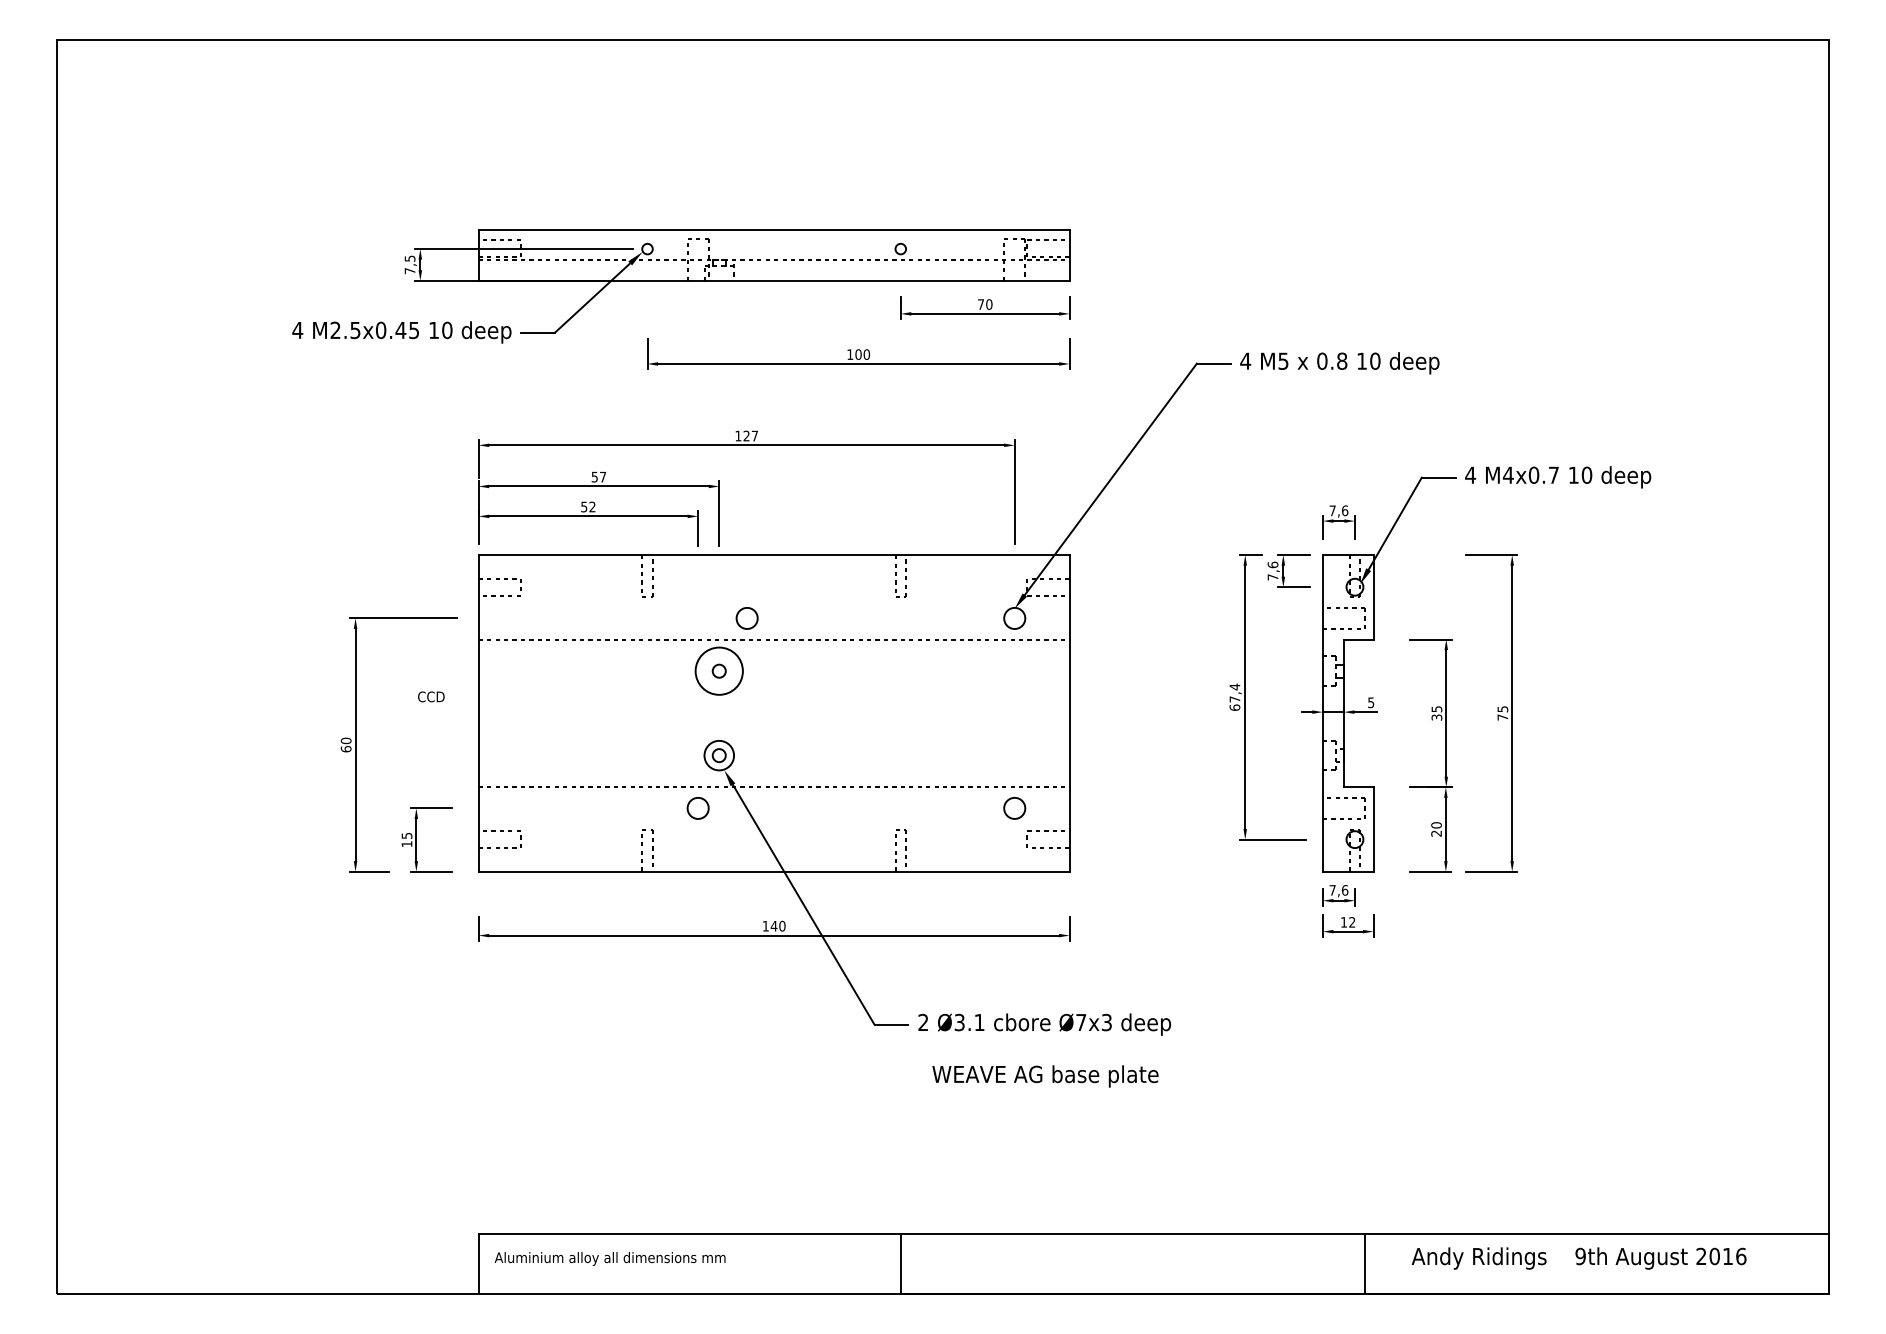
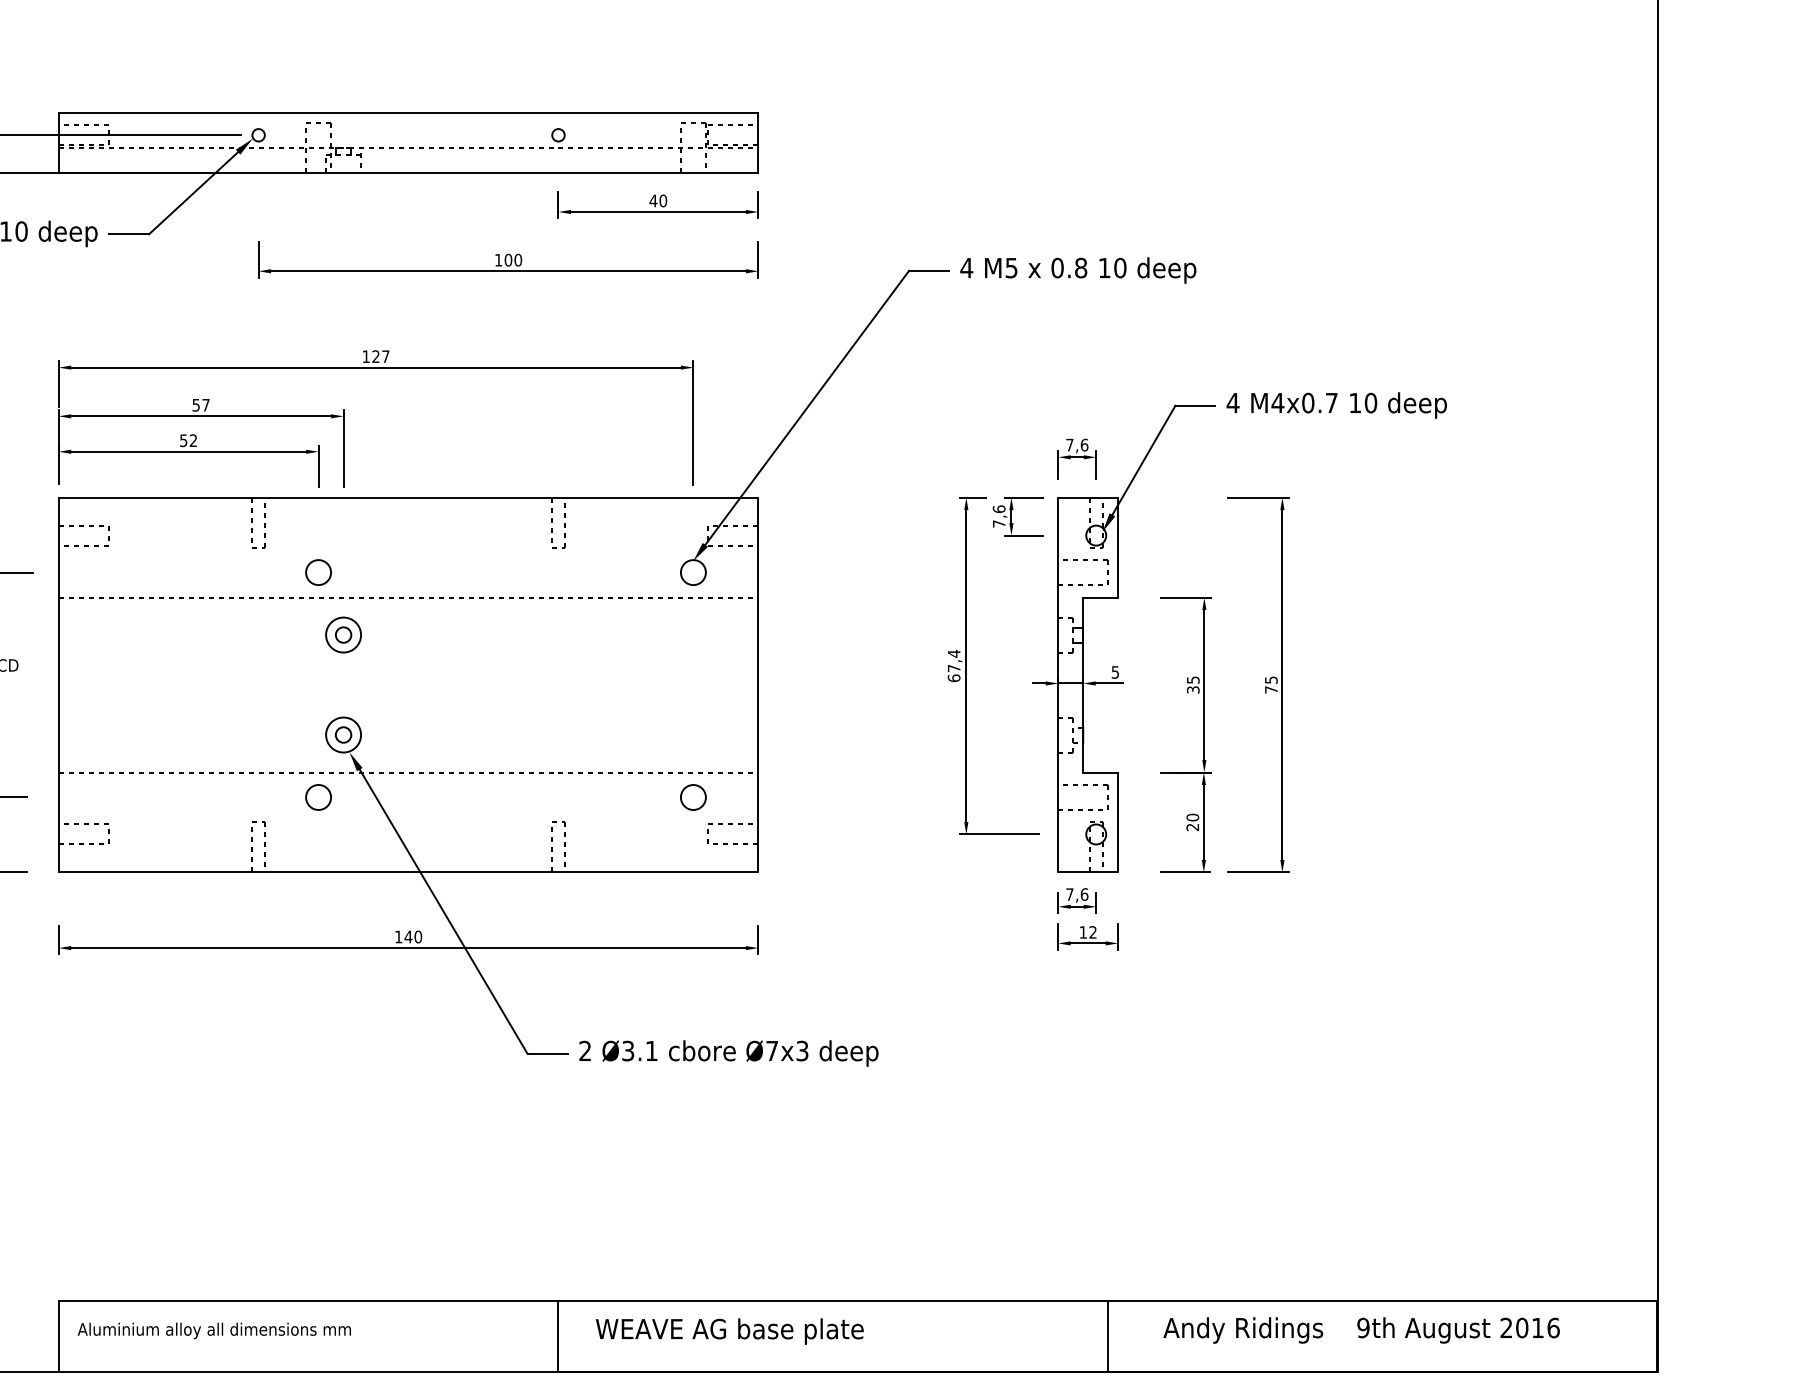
text: (980, 304) -> (652, 200), 70 -> 40
circle: (746, 618) -> (317, 572), moved
circle: (719, 670) -> (343, 634), size x0.62
text: (1045, 1076) -> (729, 1331), moved

